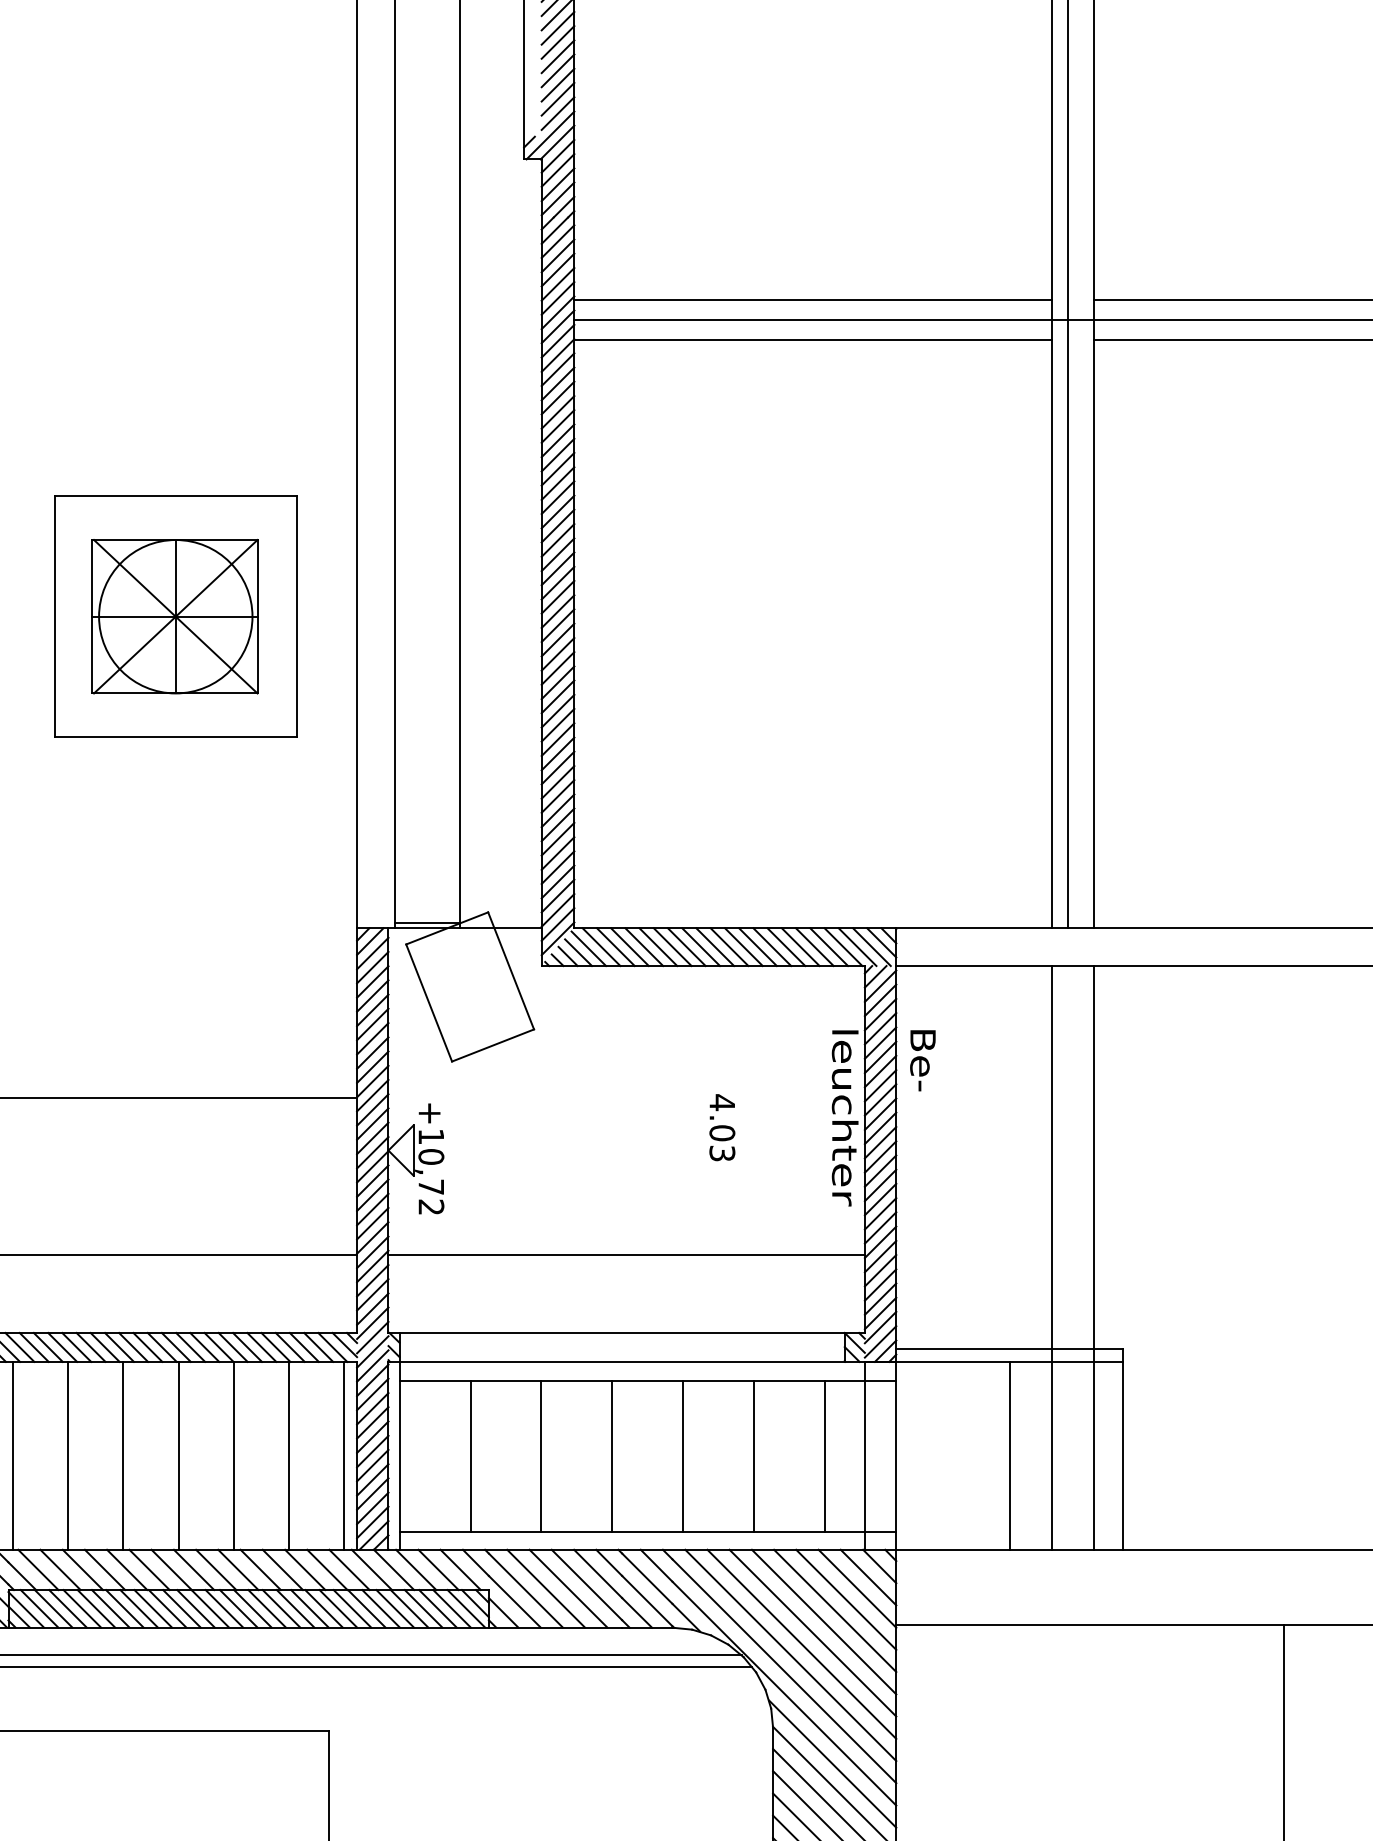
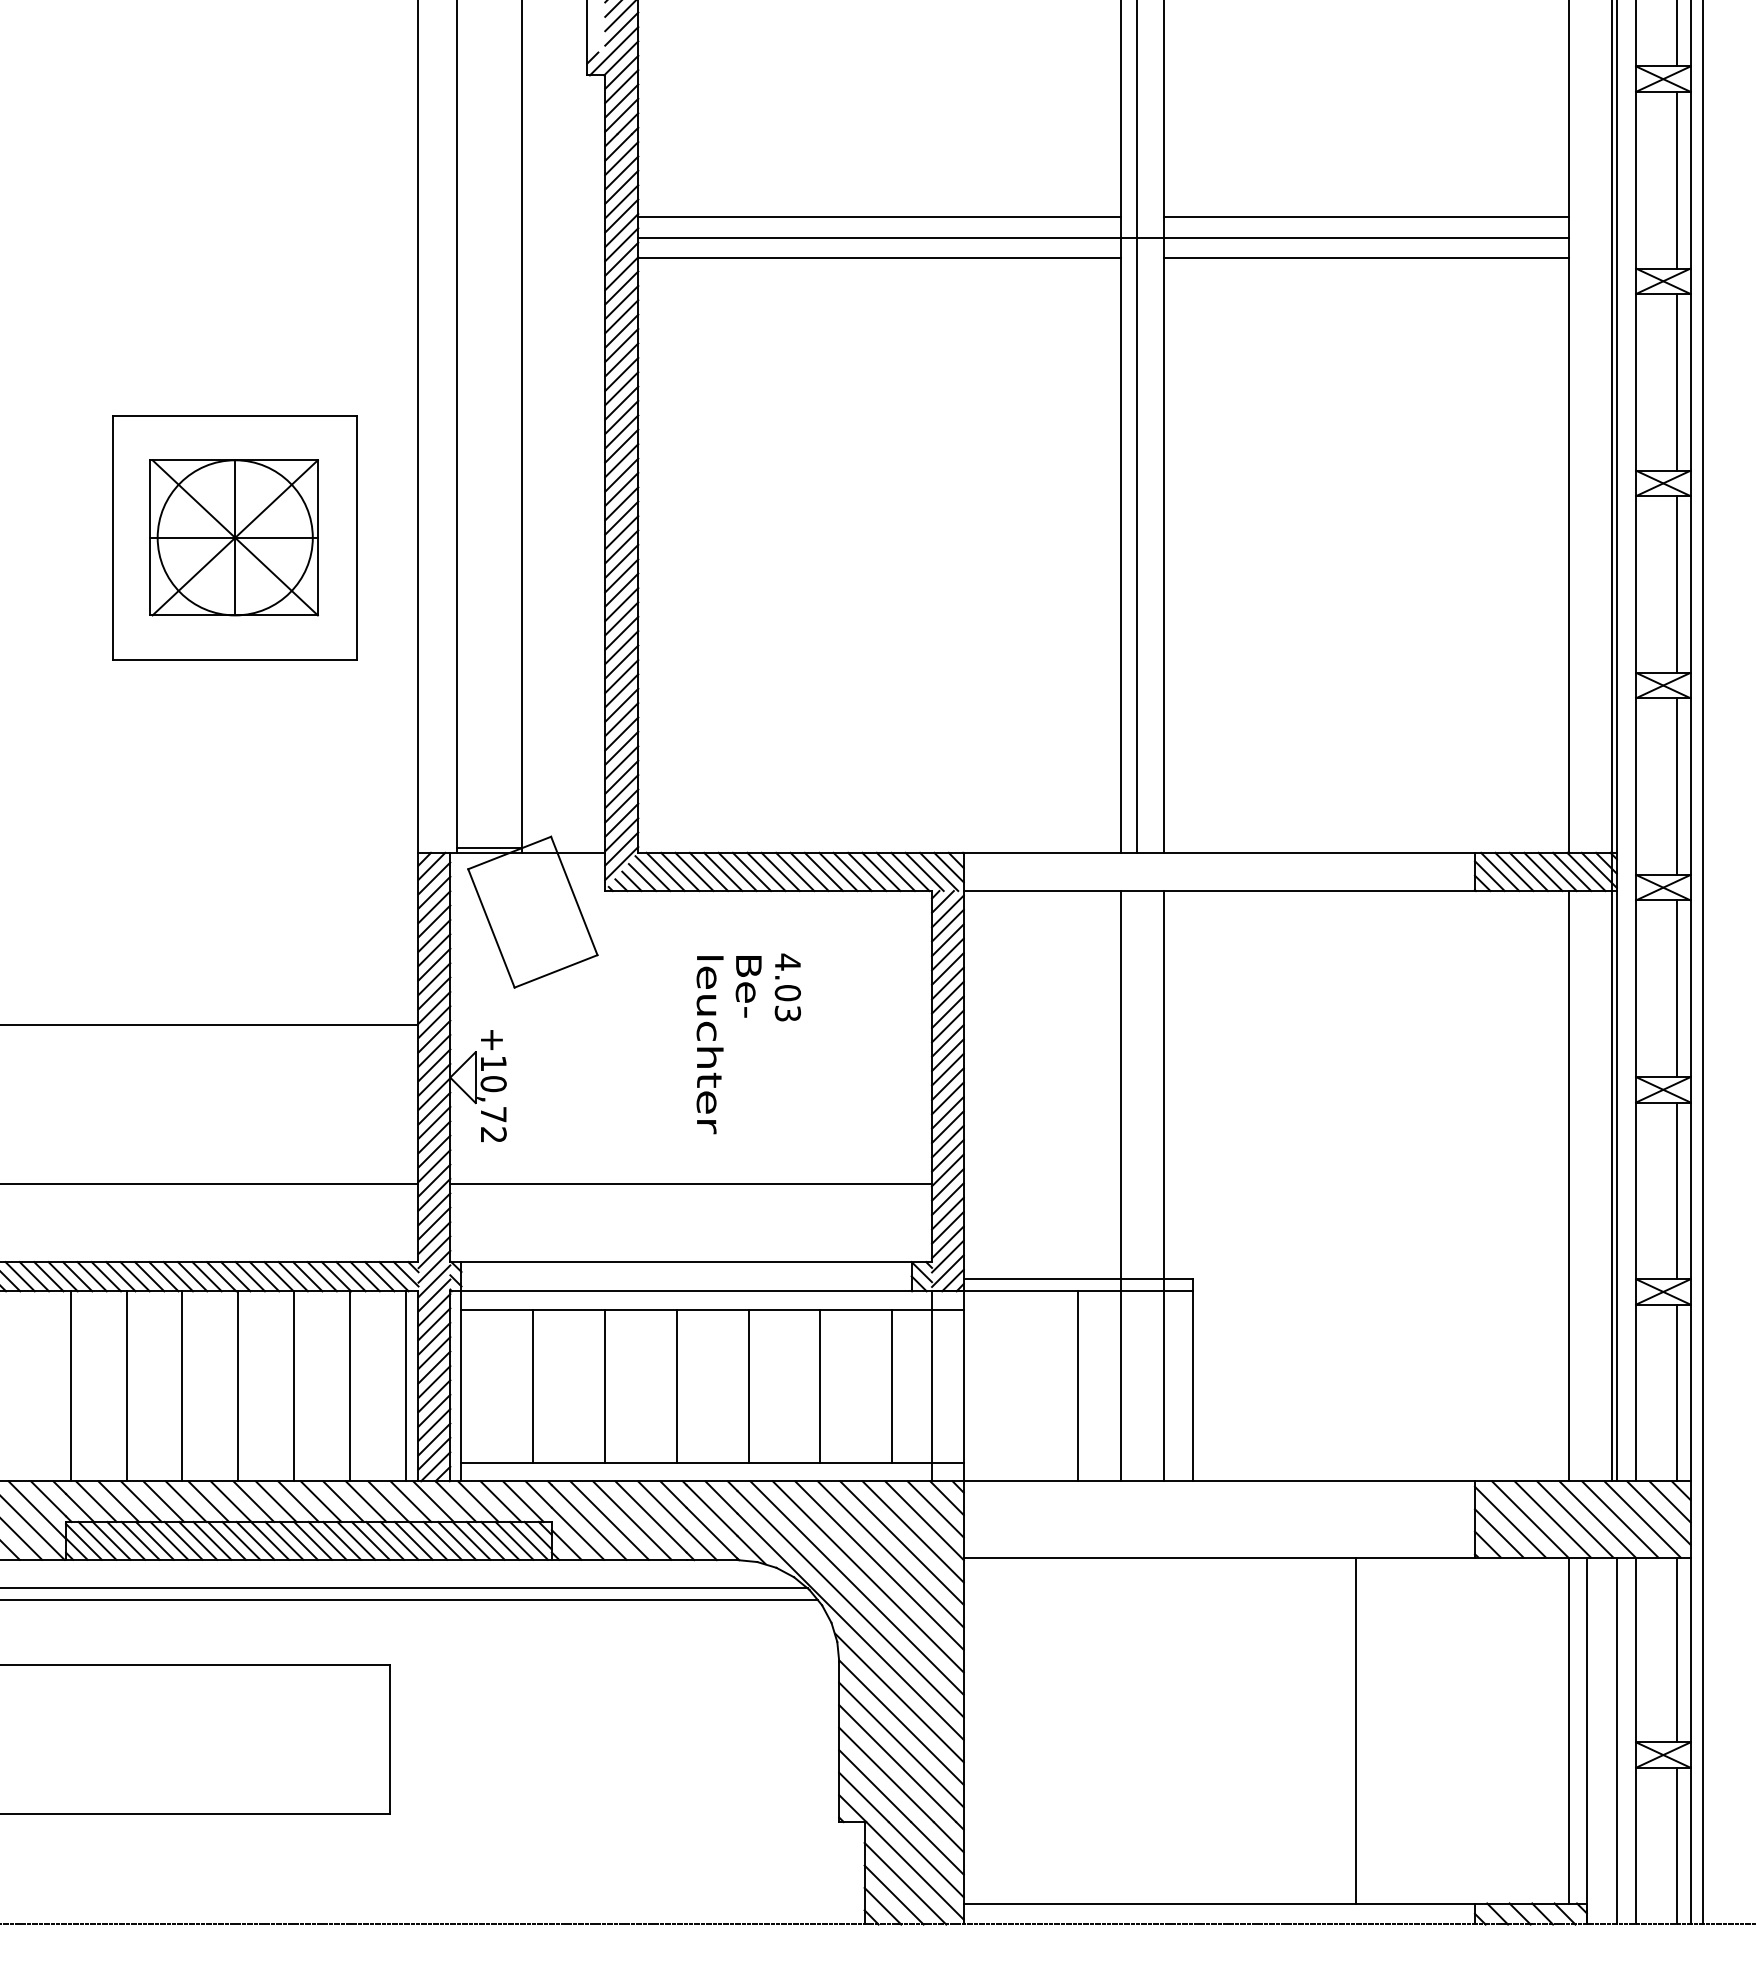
text: (922, 1060) -> (748, 986), moved
text: (844, 1118) -> (709, 1045), moved
text: (721, 1127) -> (787, 987), moved

